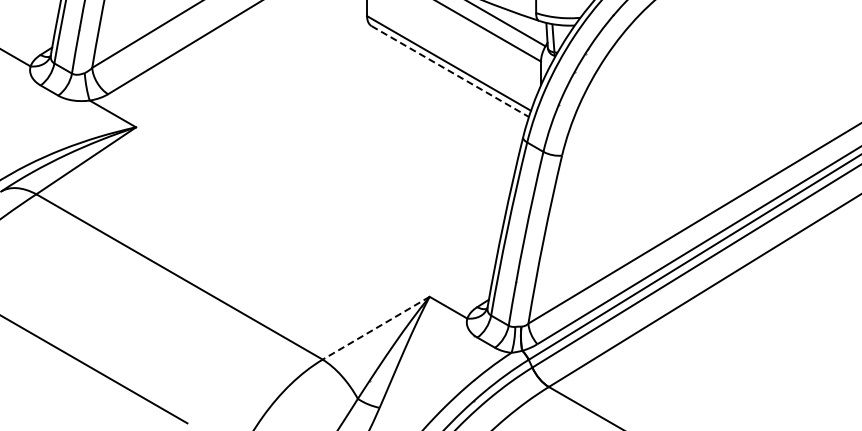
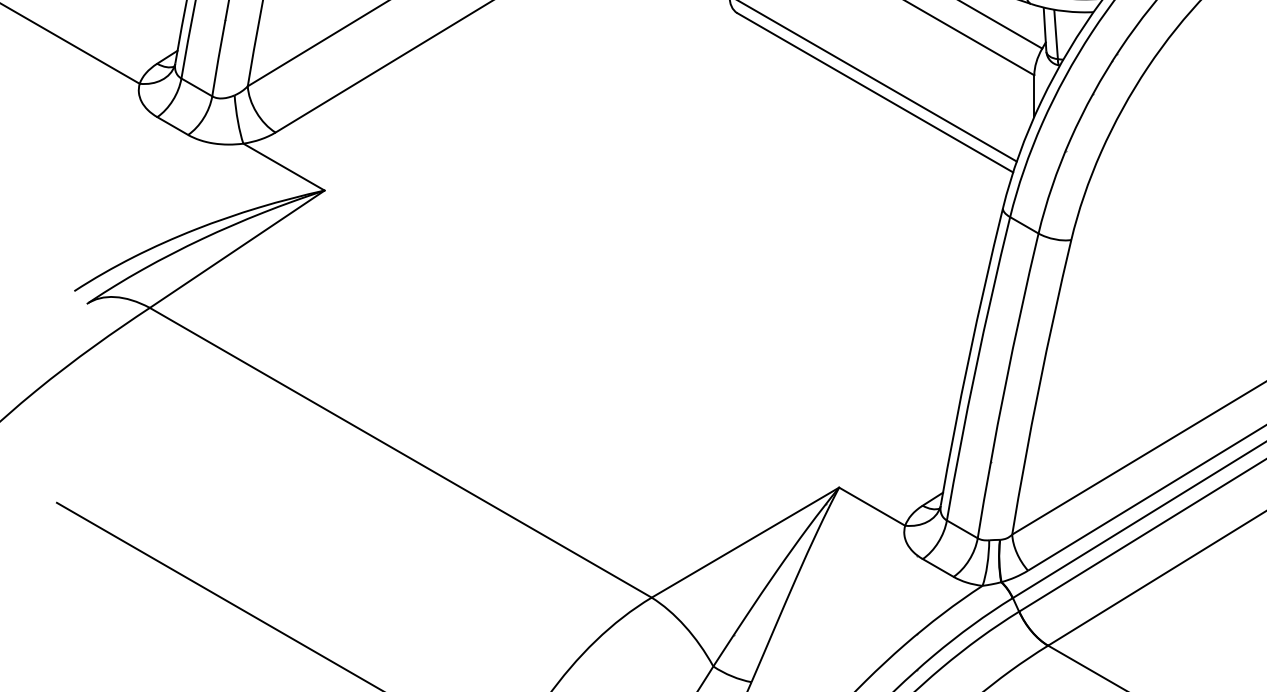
line: (450, 71) -> (875, 92), dashed -> solid
line: (375, 328) -> (744, 543), dashed -> solid

